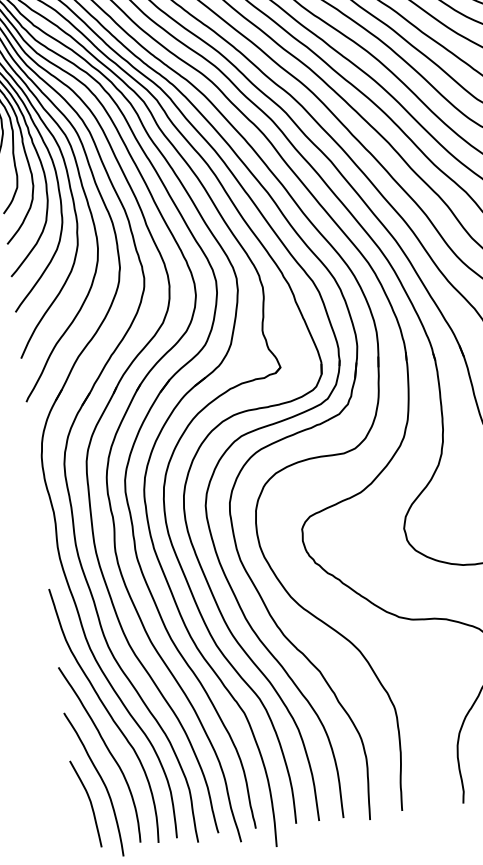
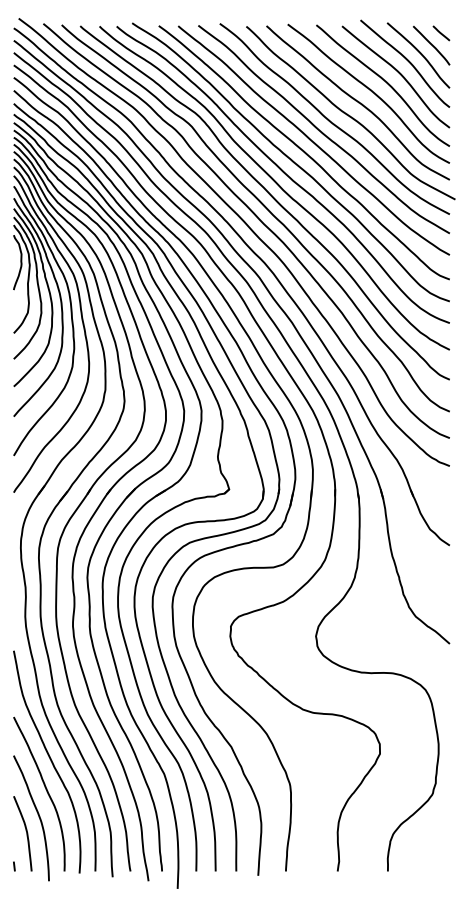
line: (80, 843) -> (14, 866), added

